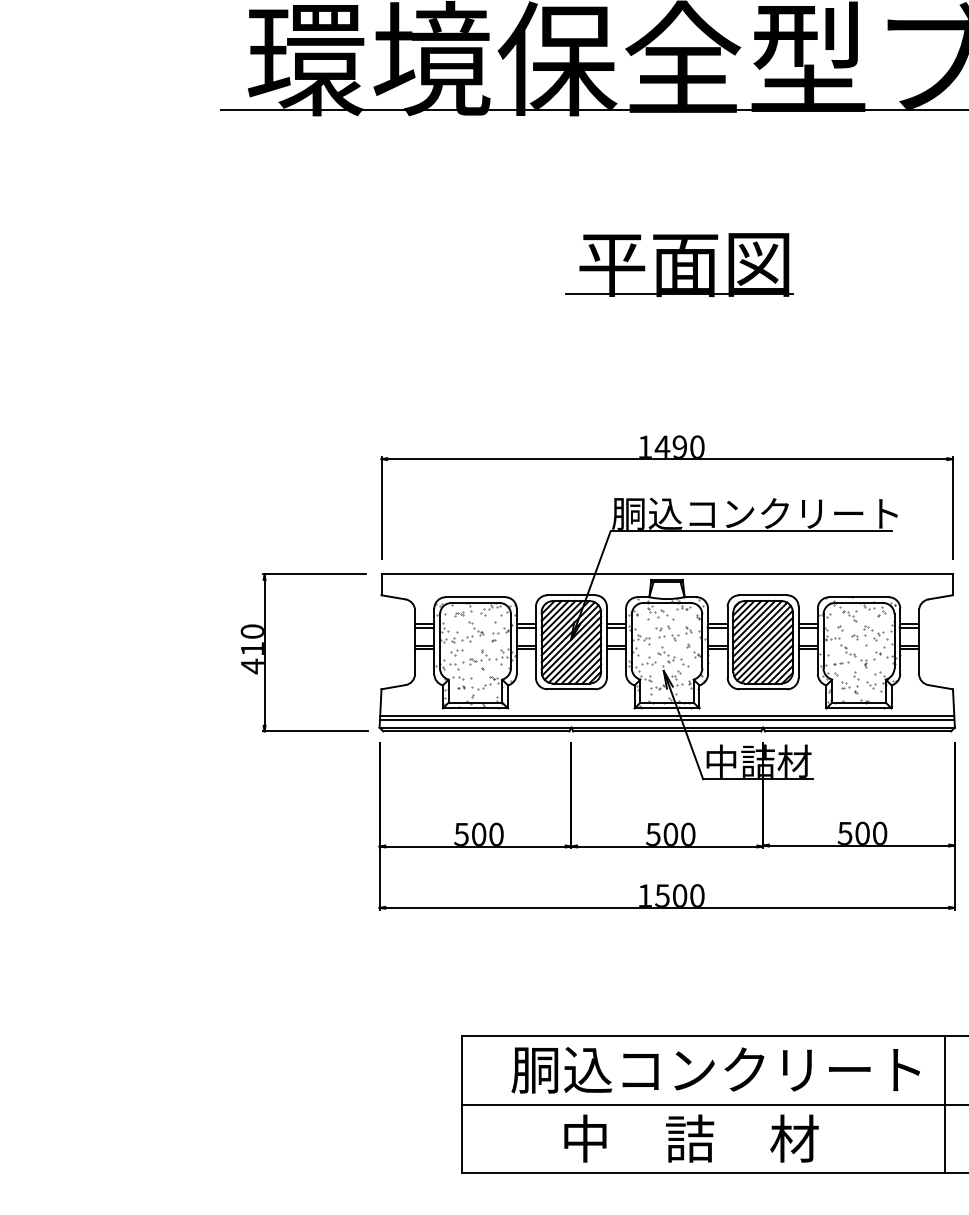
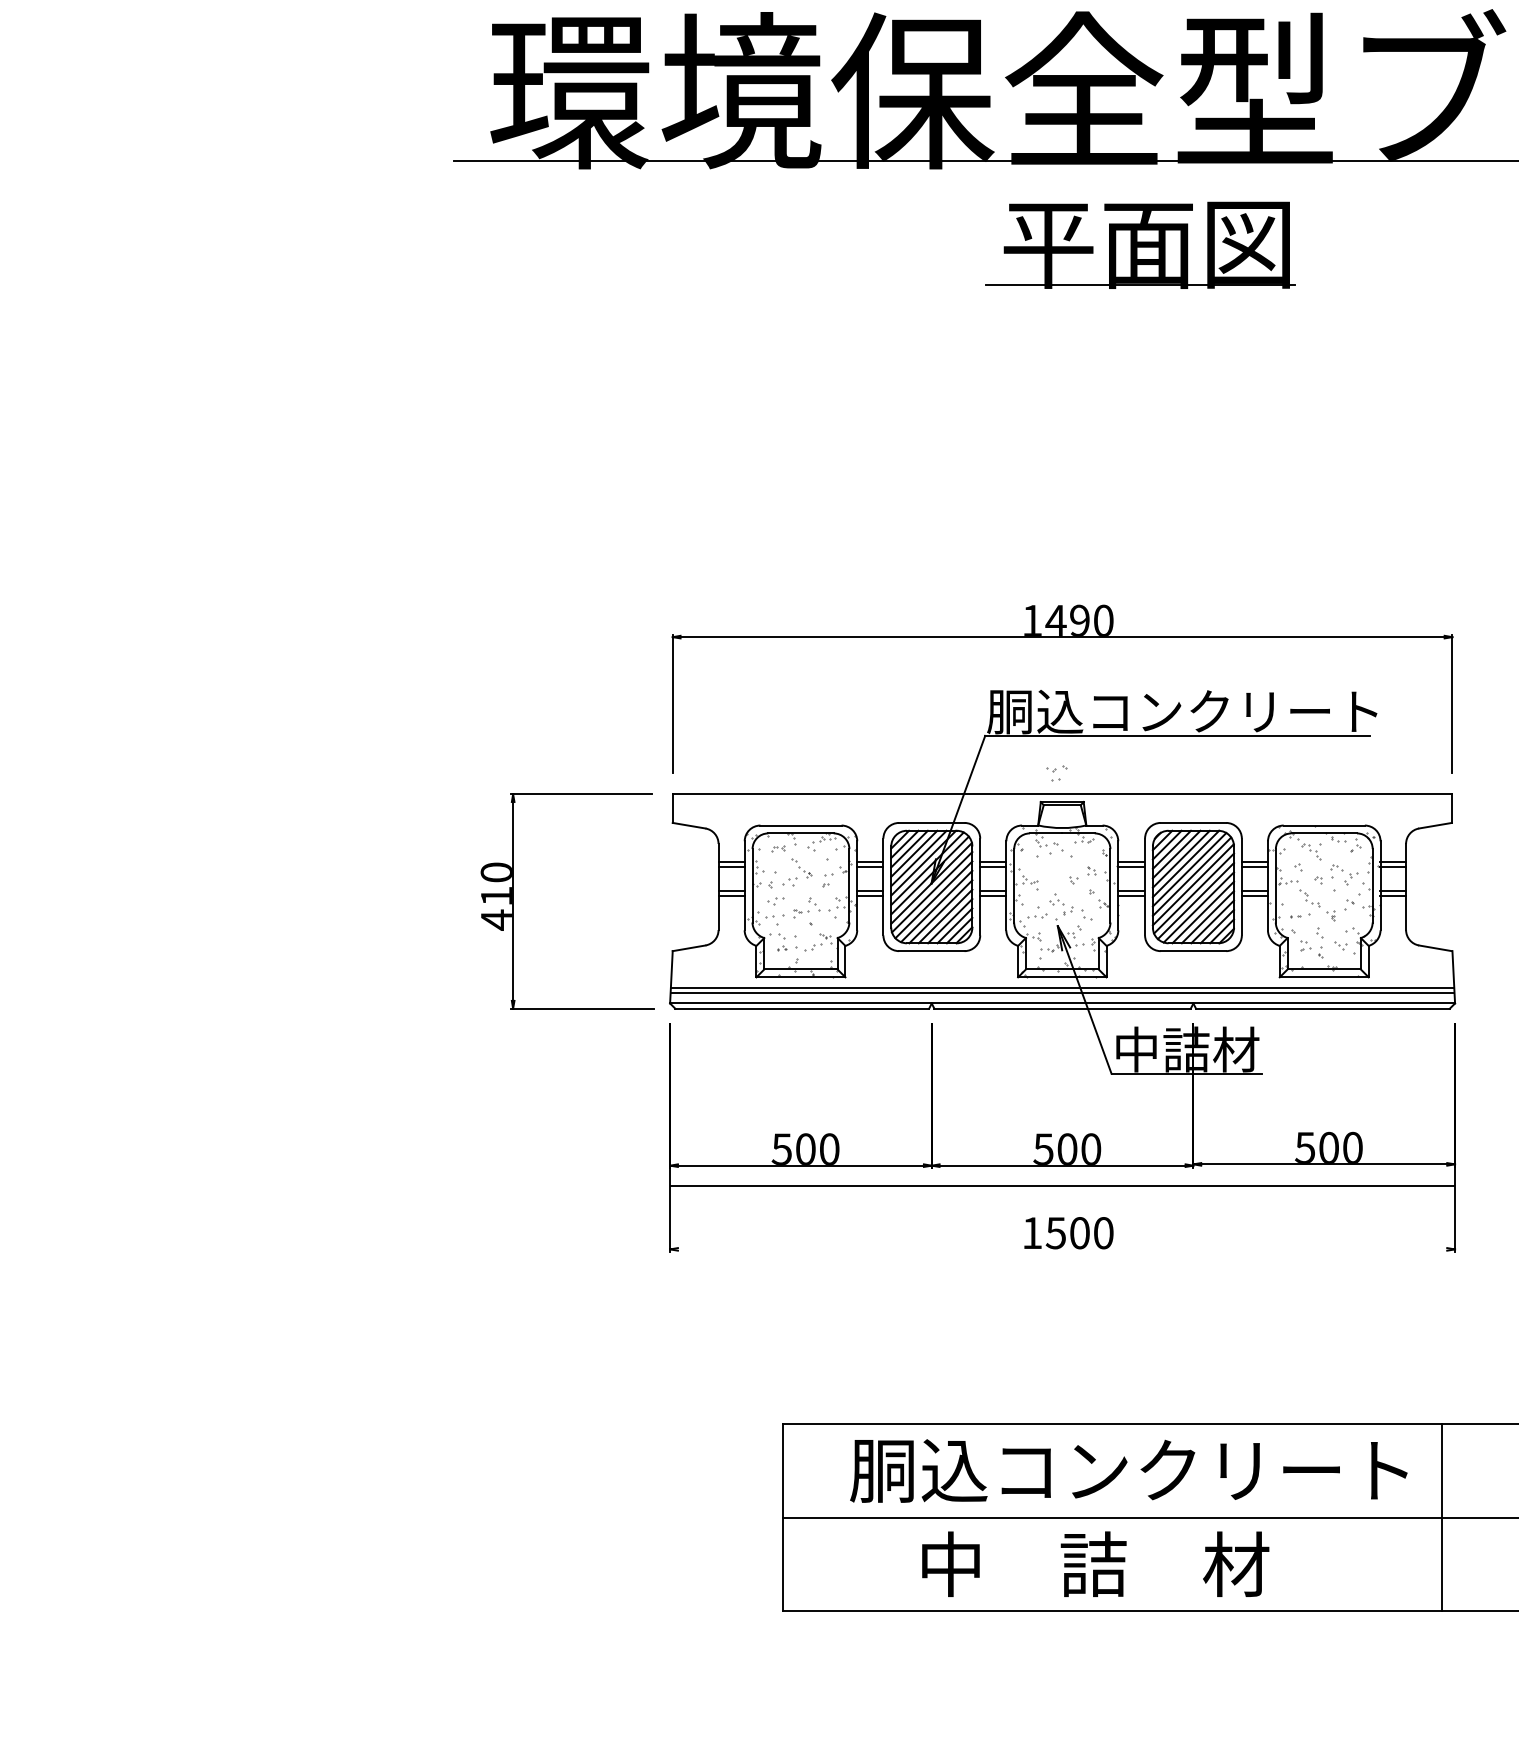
part: (679, 264) -> (1140, 244), moved
part: (662, 631) -> (1056, 773), moved
line: (667, 907) -> (1062, 1186), moved

